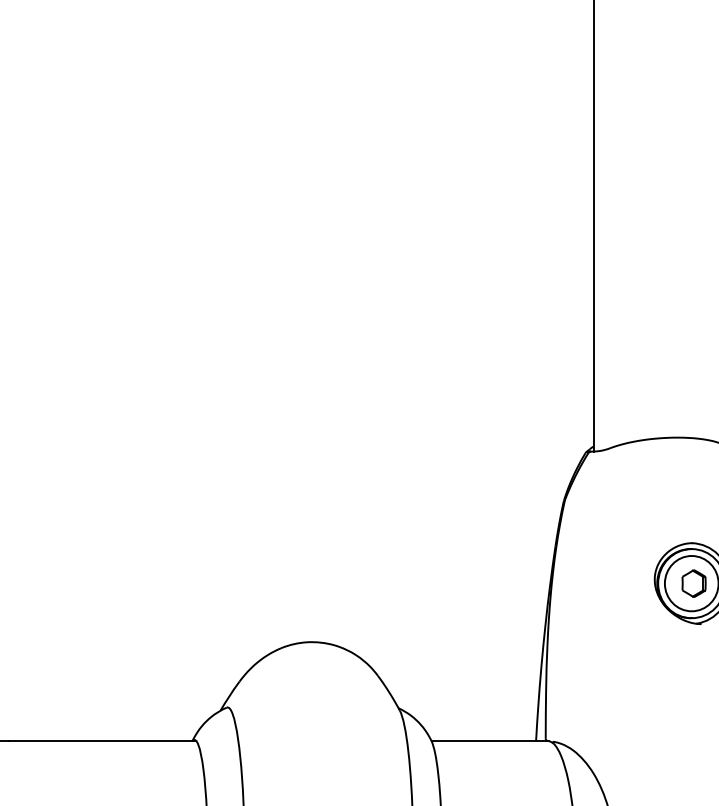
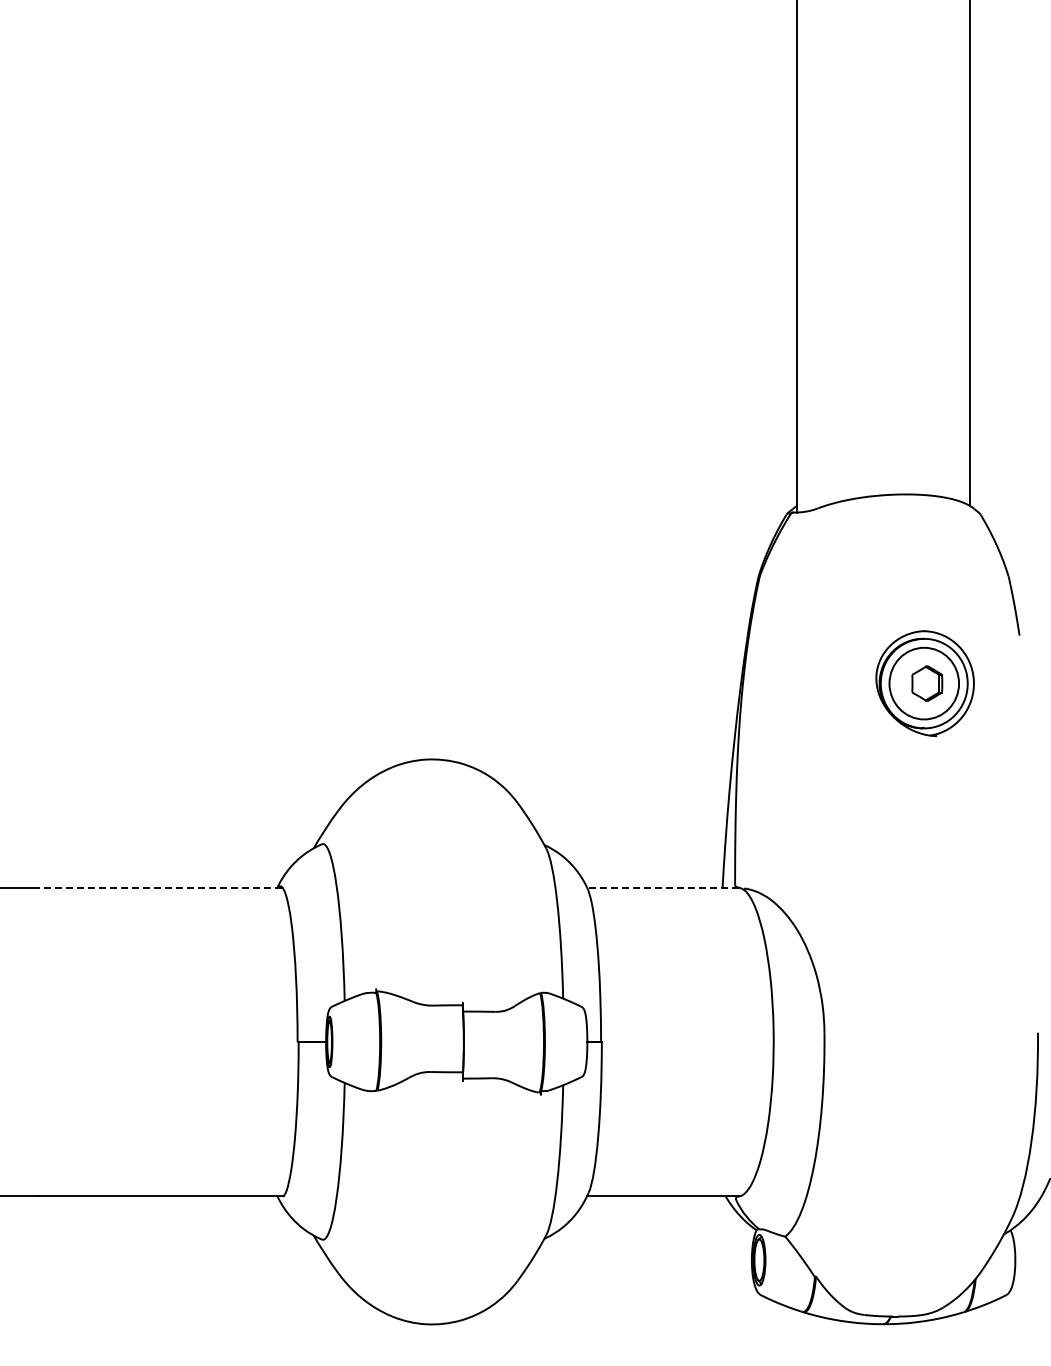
line: (102, 740) -> (160, 887), solid -> dashed
line: (490, 740) -> (663, 887), solid -> dashed

